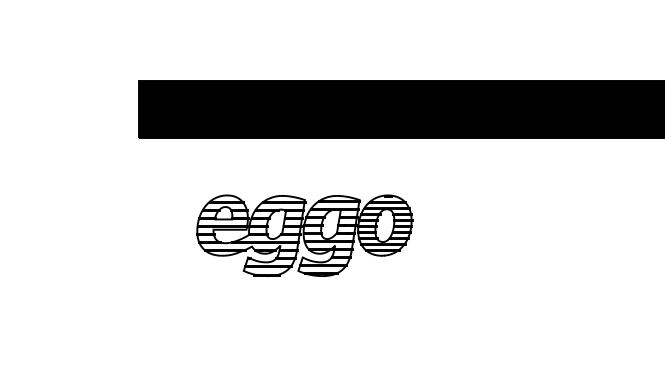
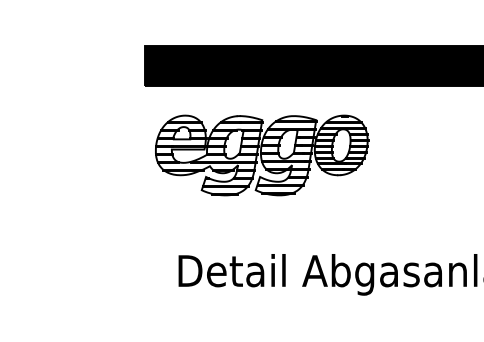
part: (304, 235) -> (261, 155), size x1.4

